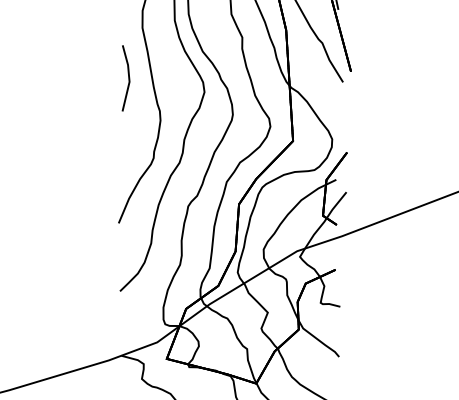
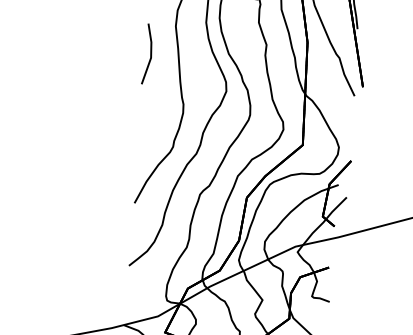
part: (125, 78) -> (147, 54), moved

